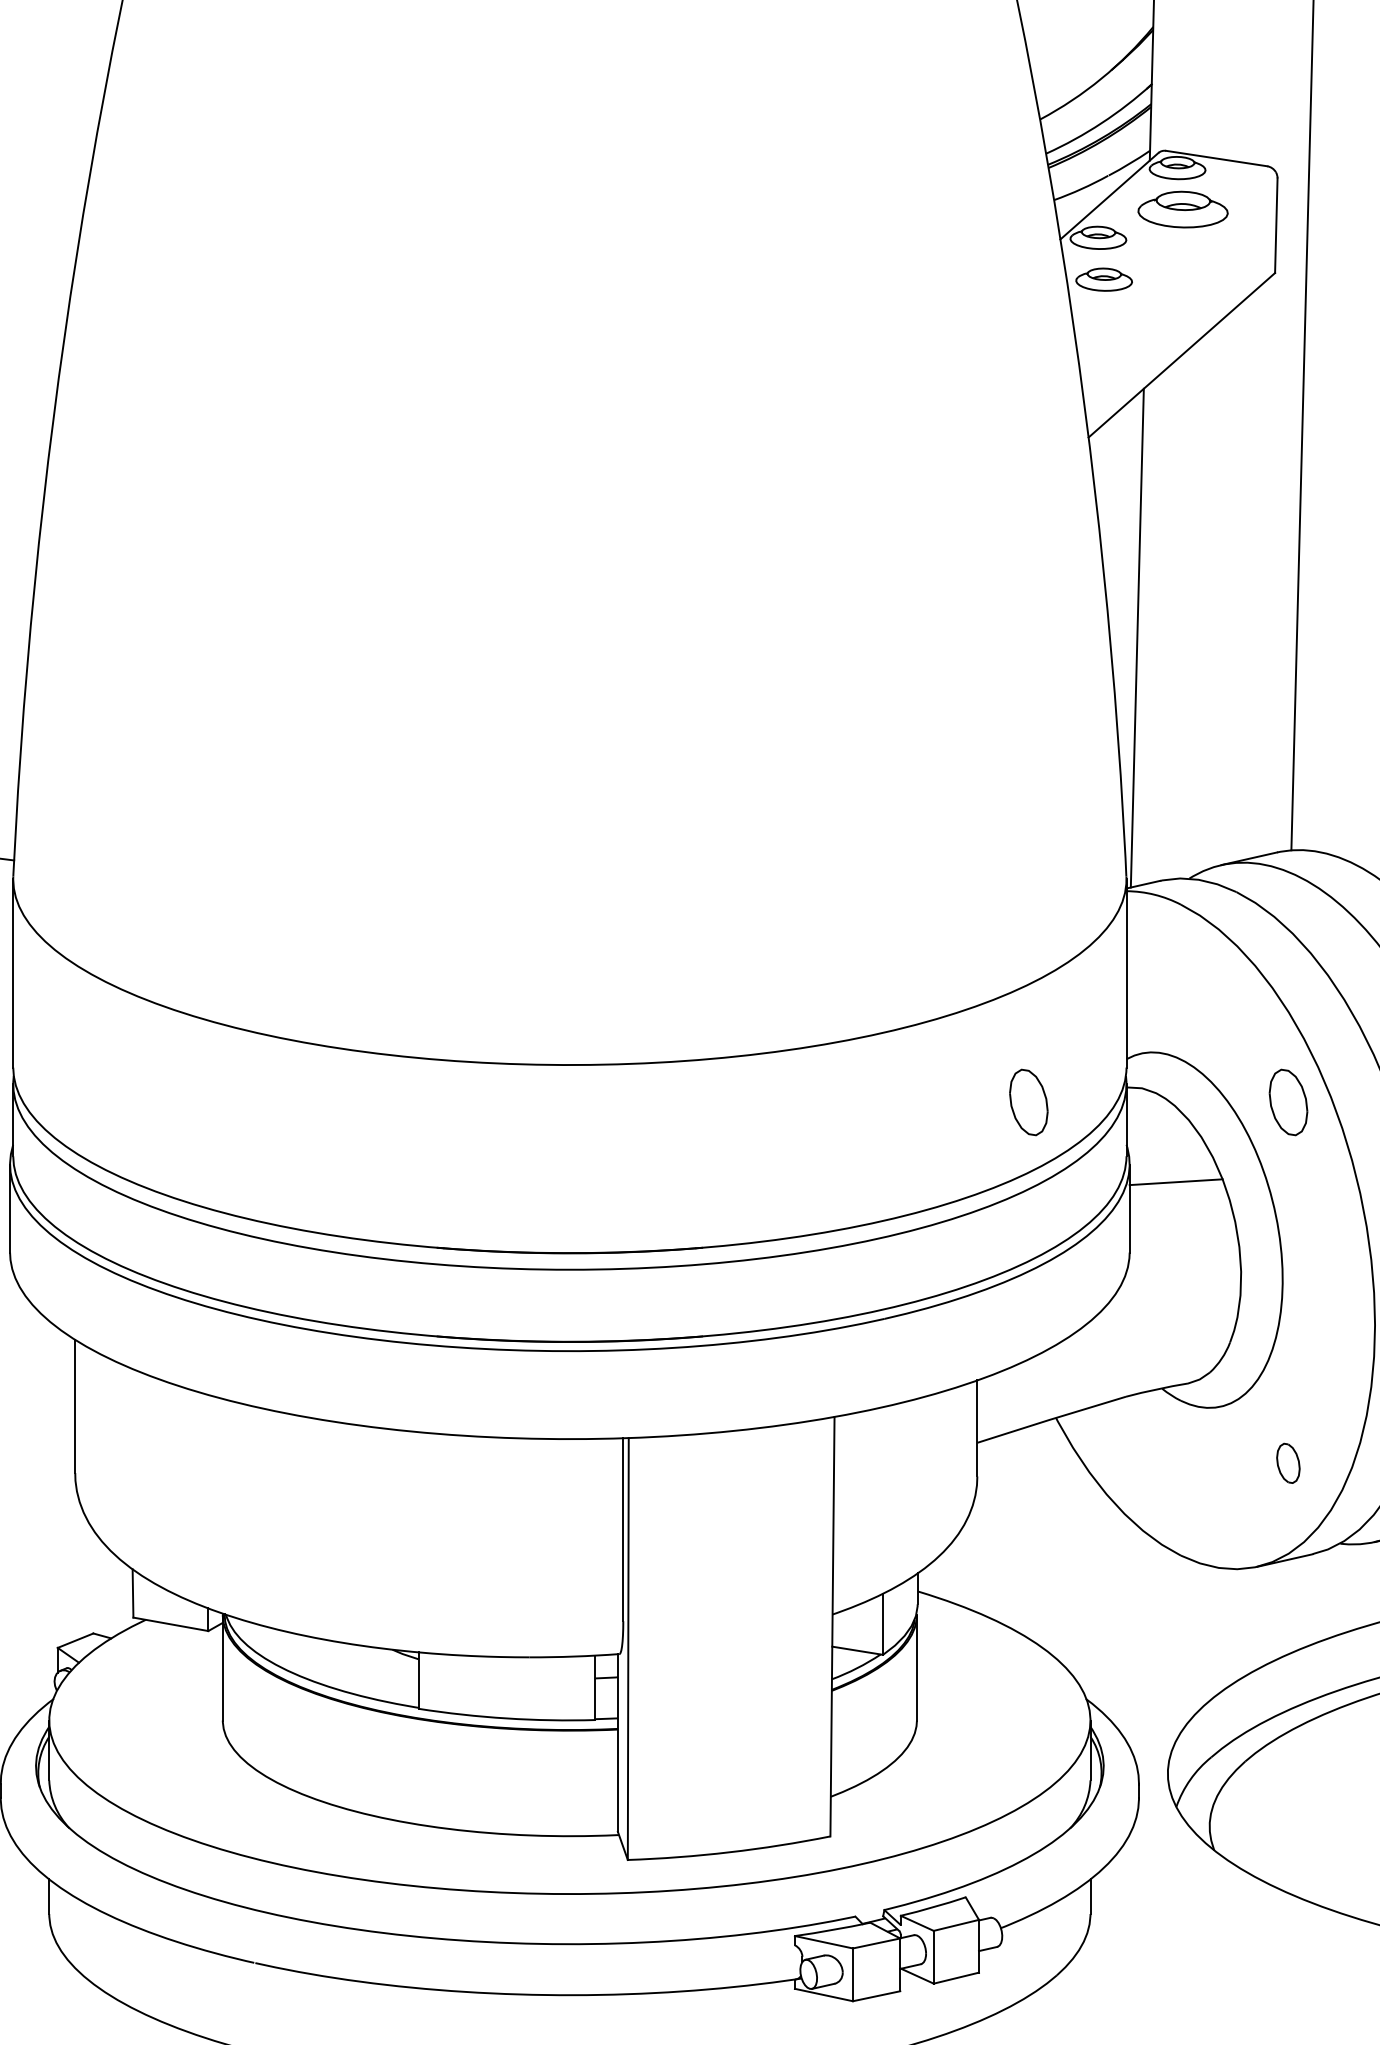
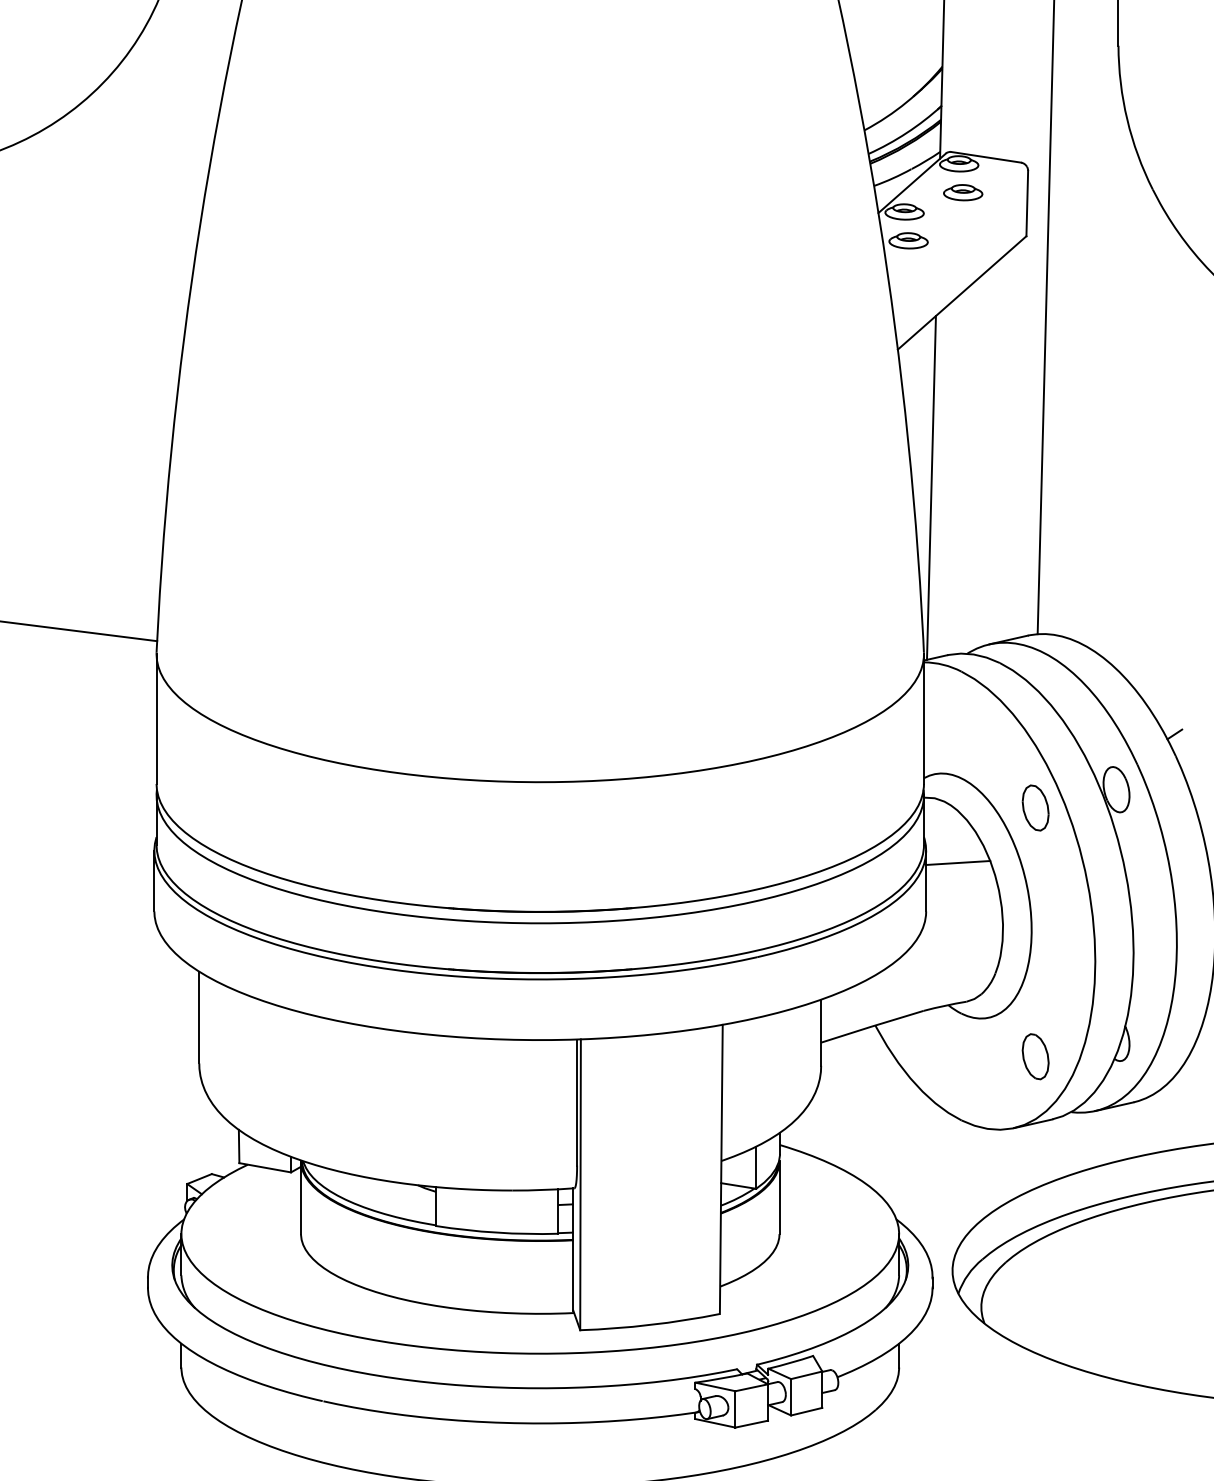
part: (1183, 209) -> (963, 192), size x0.62
part: (1028, 1101) -> (856, 807), removed
part: (1288, 1462) -> (1035, 1056), size x1.67

